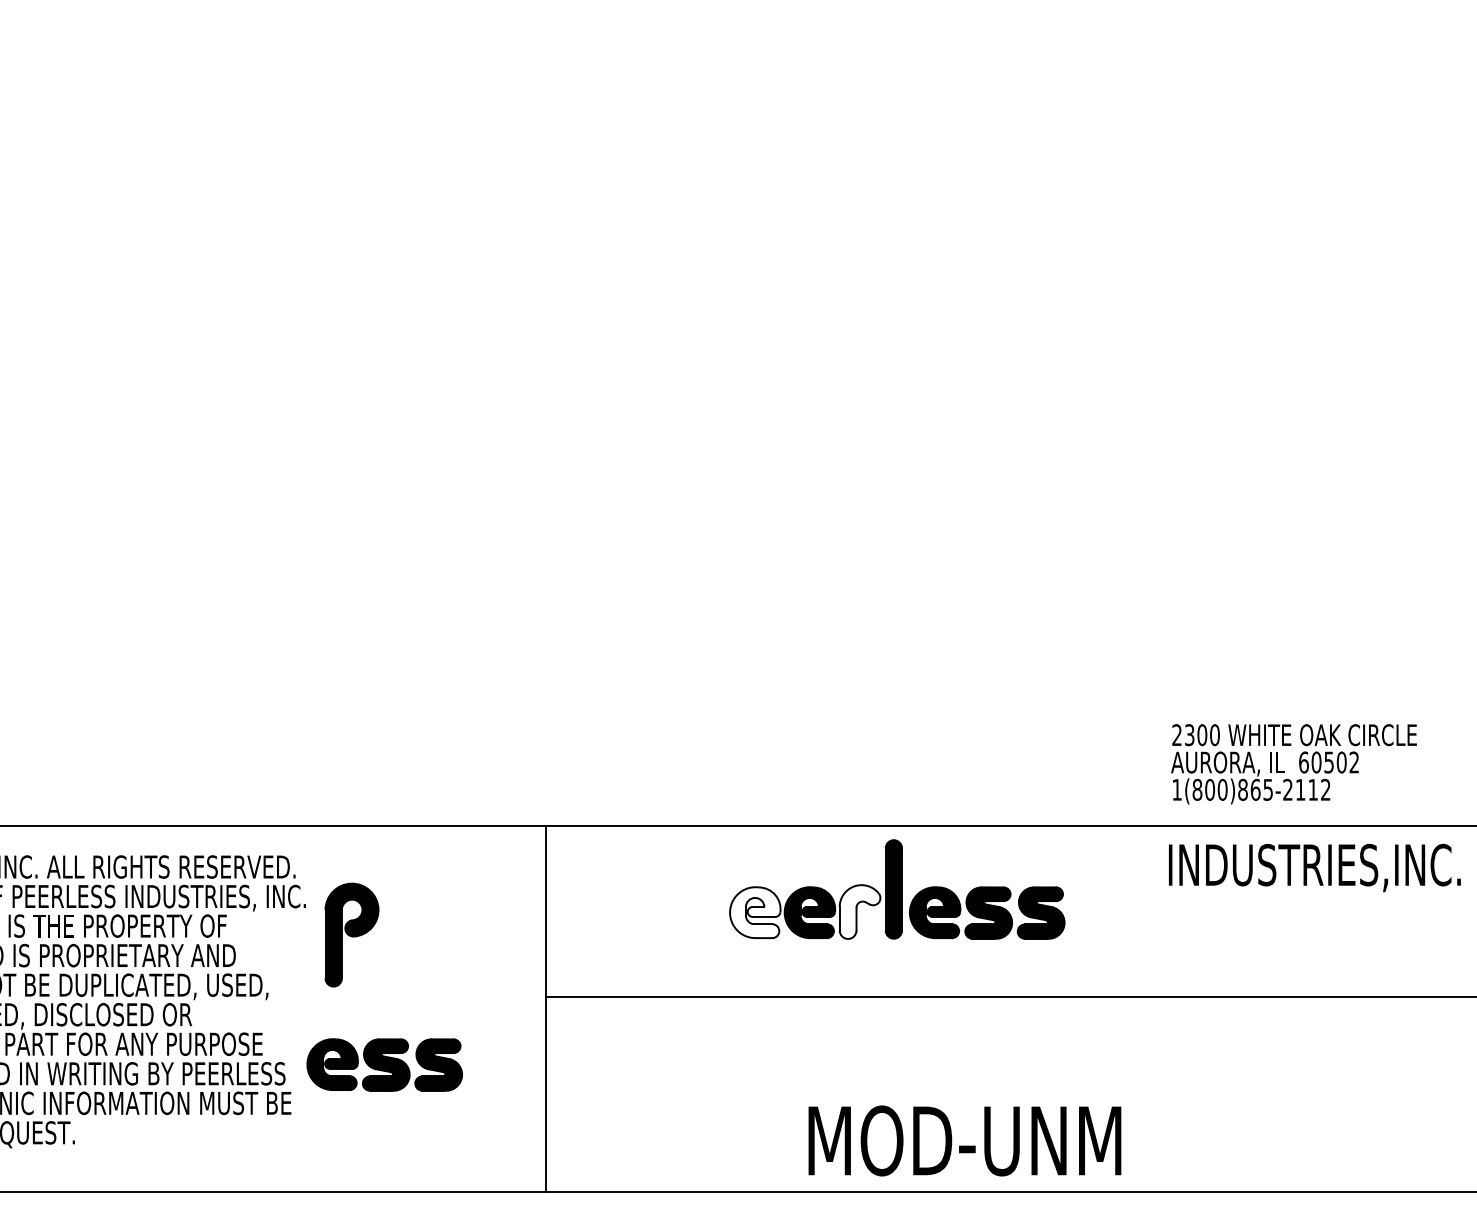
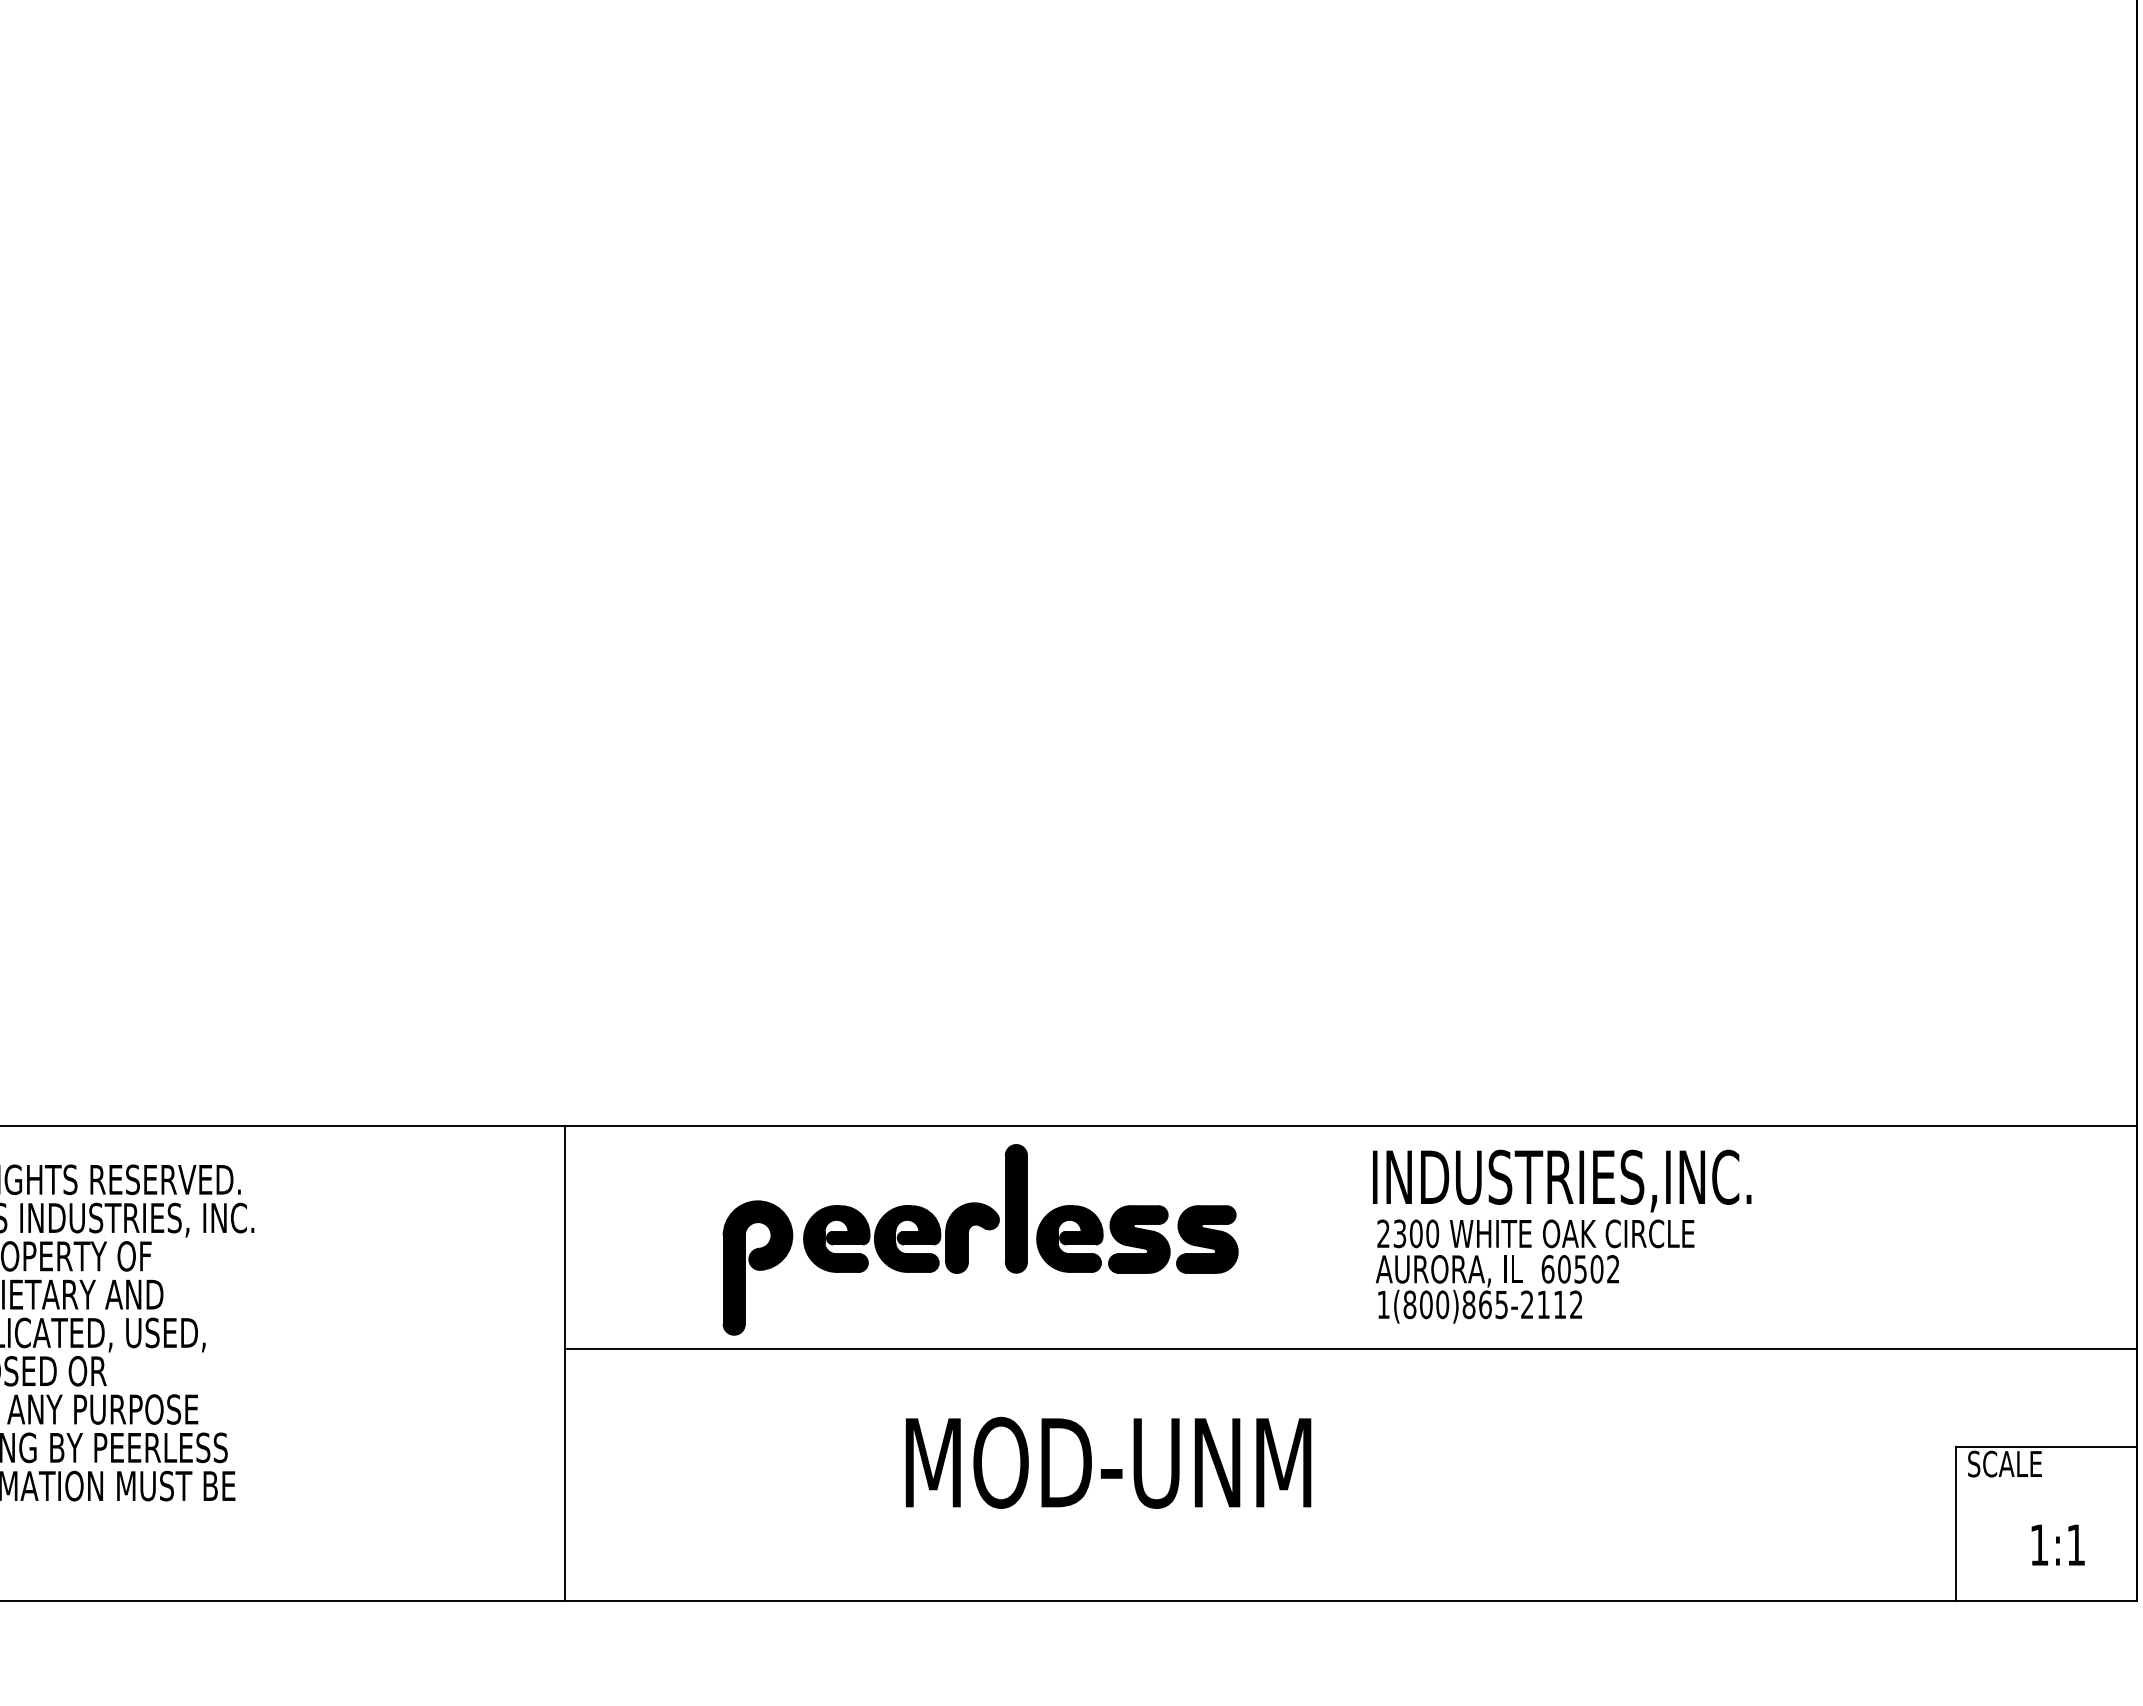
text: (1293, 764) -> (1534, 1271), moved
fill: (755, 912) -> (836, 1238), added
fill: (860, 912) -> (972, 1238), added
part: (351, 934) -> (757, 1267), moved
part: (384, 1065) -> (356, 1436), removed
text: (964, 1140) -> (1108, 1462), moved

